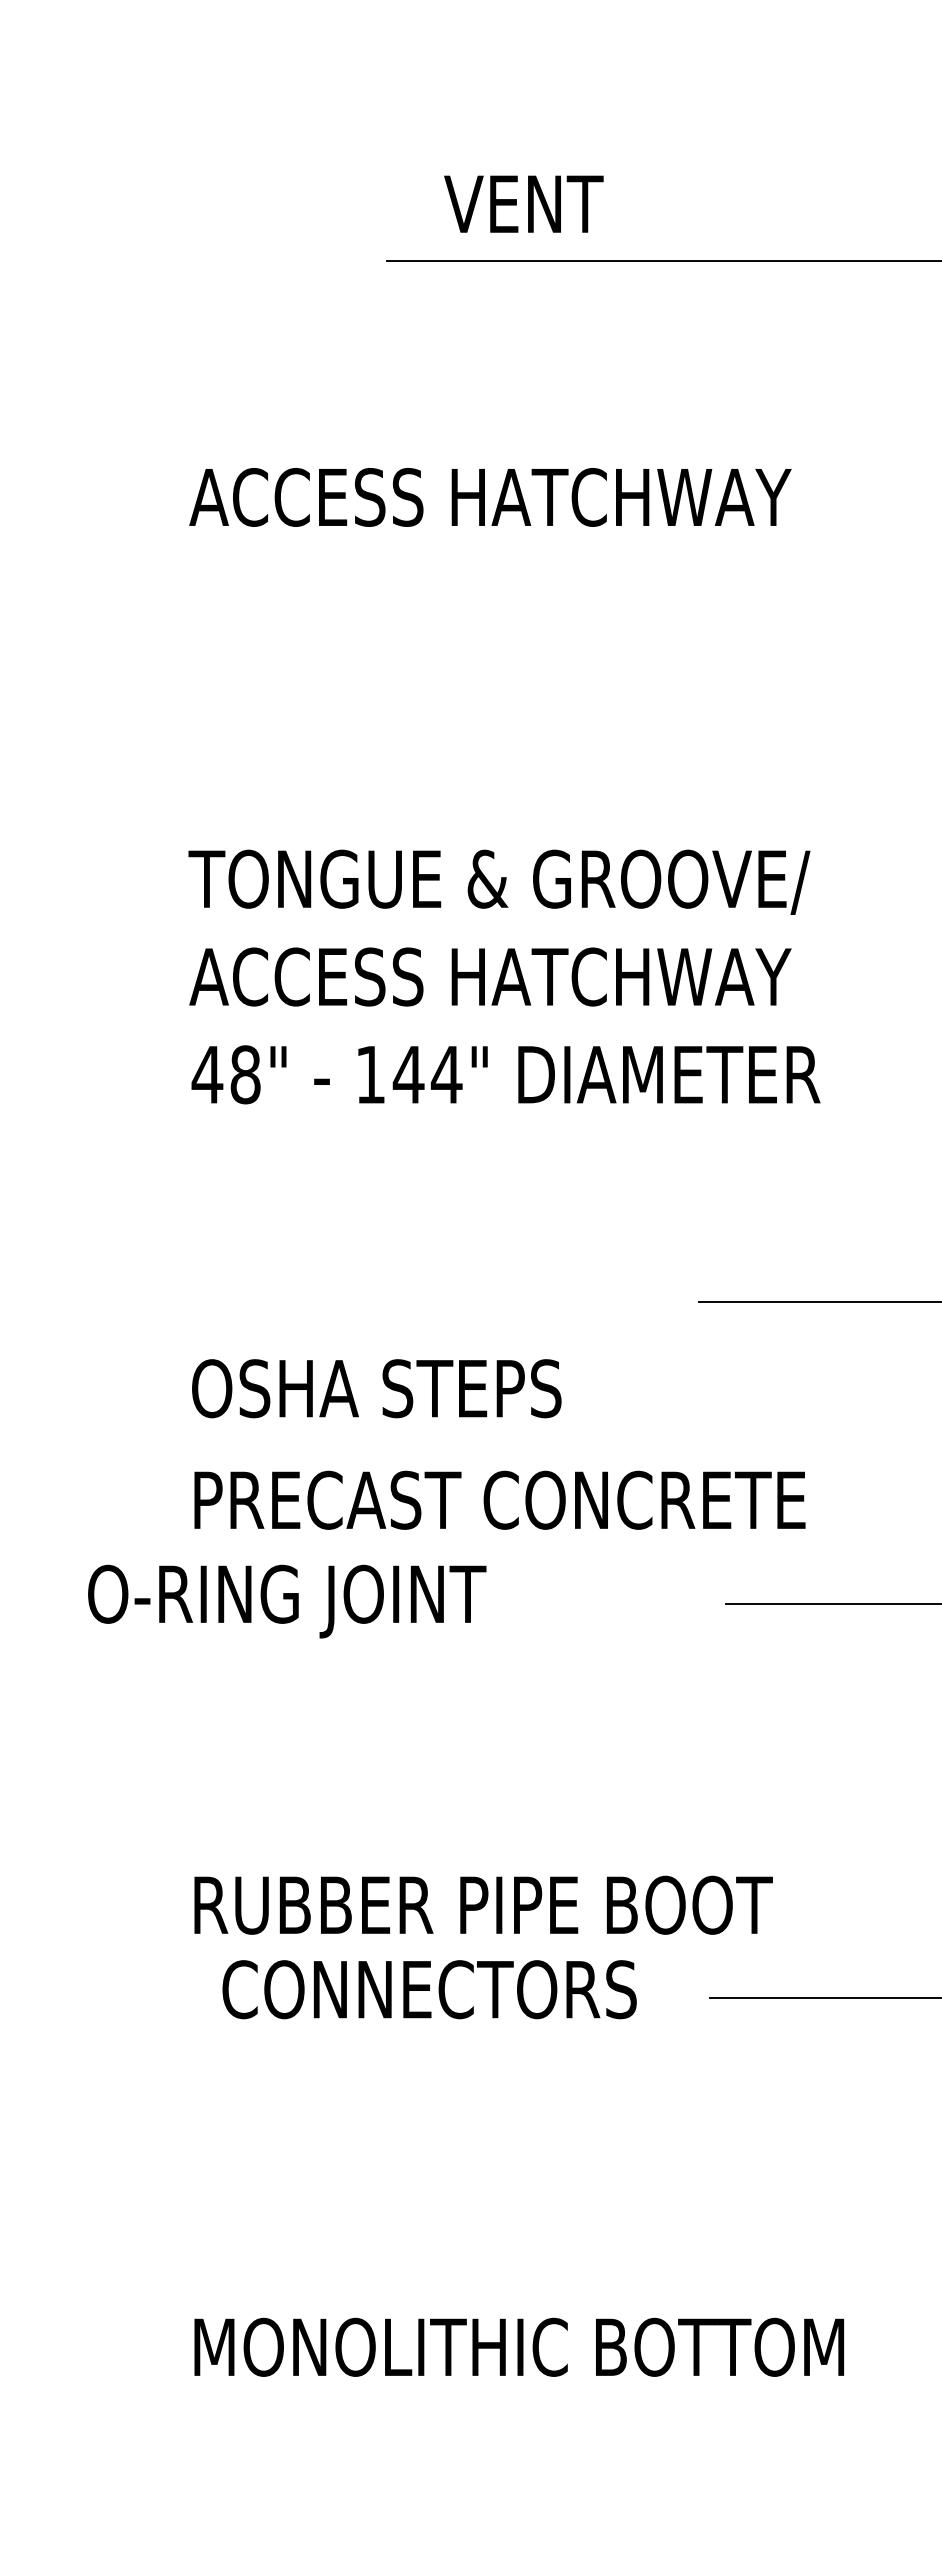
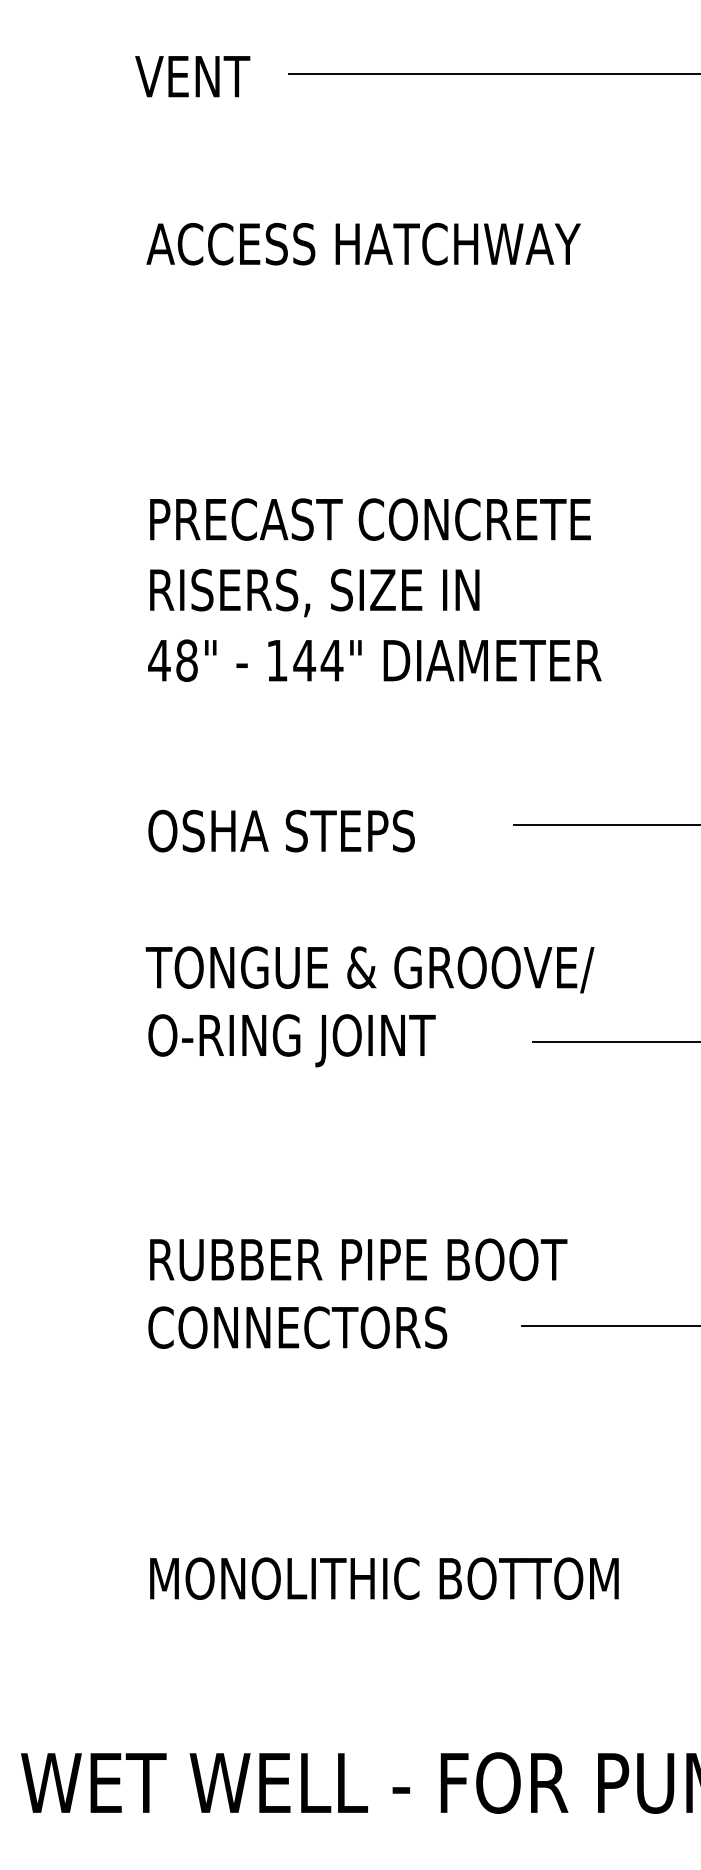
text: (523, 204) -> (192, 76), moved
text: (498, 881) -> (369, 521), TONGUE & GROOVE/ -> PRECAST CONCRETE
text: (490, 980) -> (363, 592), ACCESS HATCHWAY -> RISERS, SIZE IN
text: (376, 1387) -> (281, 830), moved
text: (498, 1502) -> (369, 969), PRECAST CONCRETE -> TONGUE & GROOVE/
text: (286, 1601) -> (291, 1040), moved
text: (429, 1989) -> (297, 1327), moved

